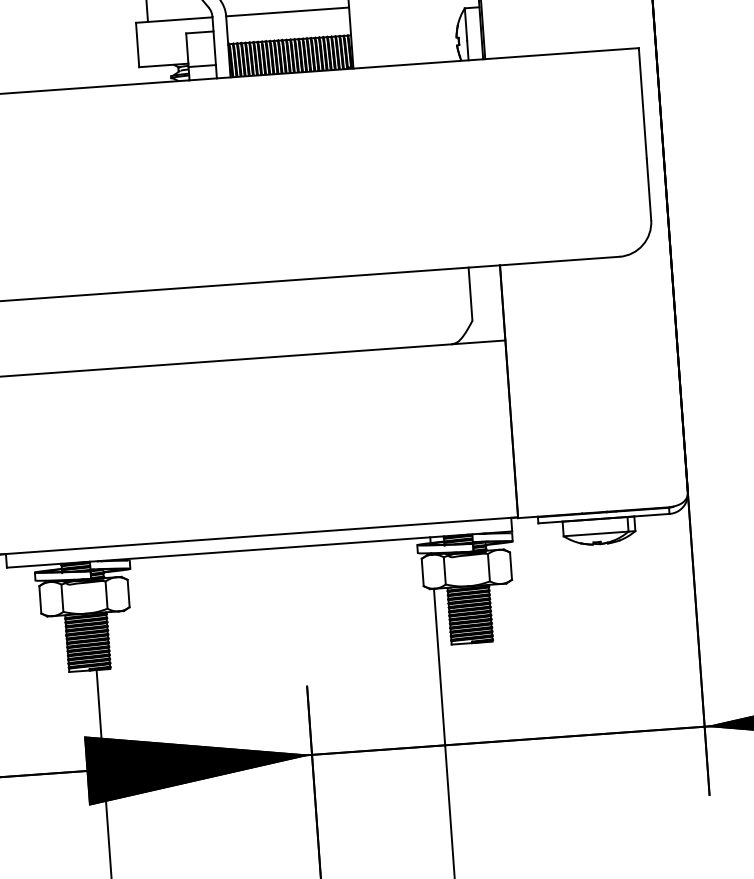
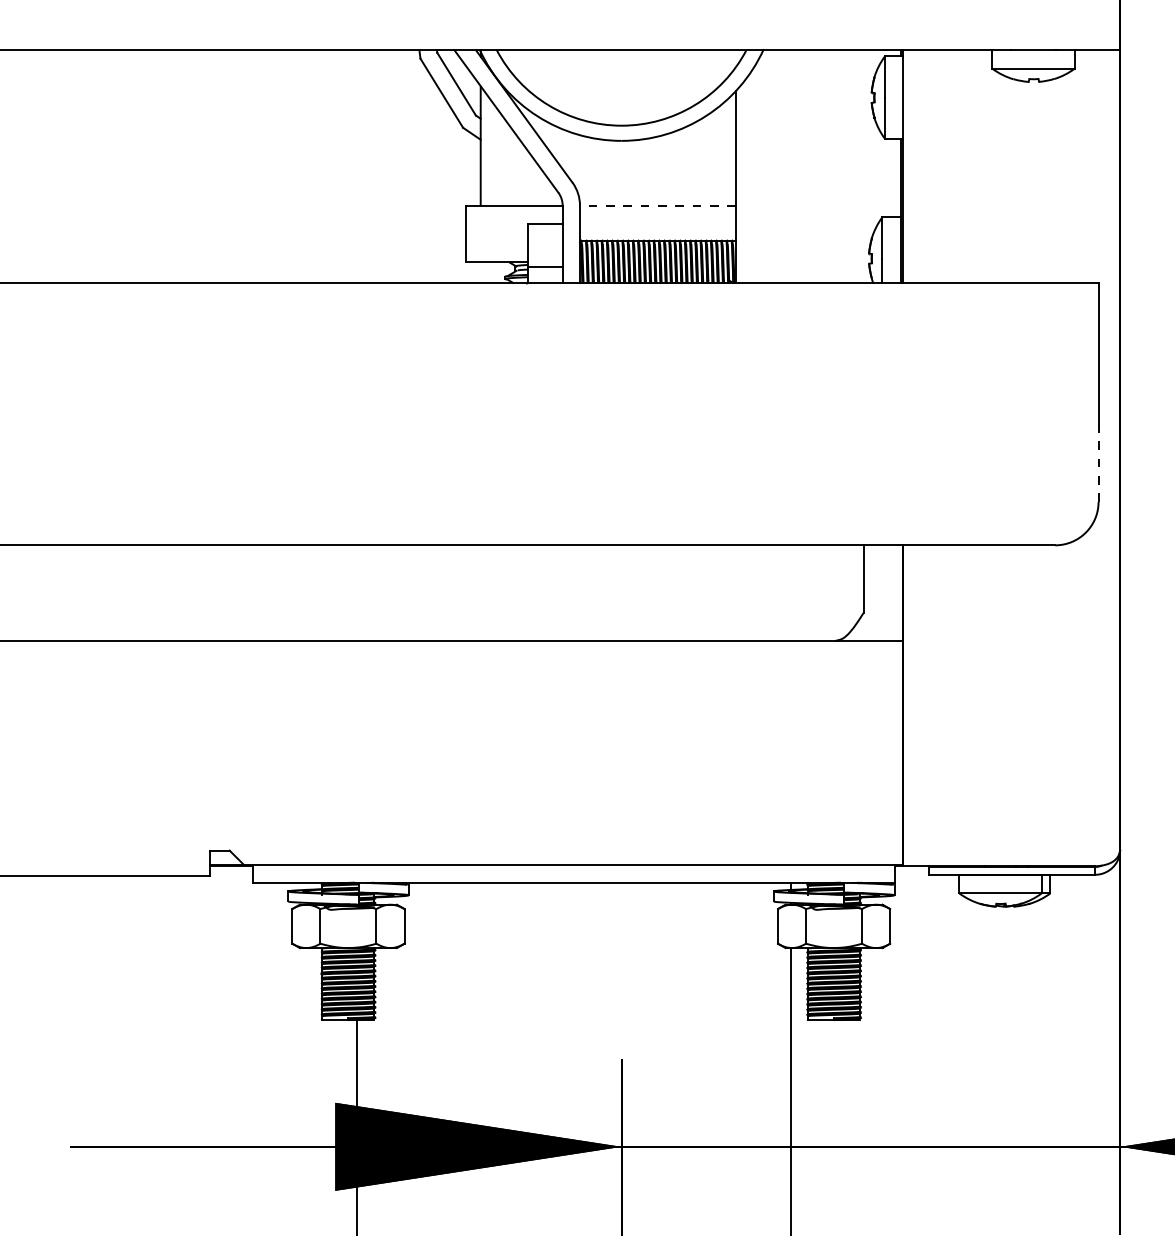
line: (287, 11) -> (657, 205), solid -> dashed
line: (648, 189) -> (1098, 462), solid -> dashed

